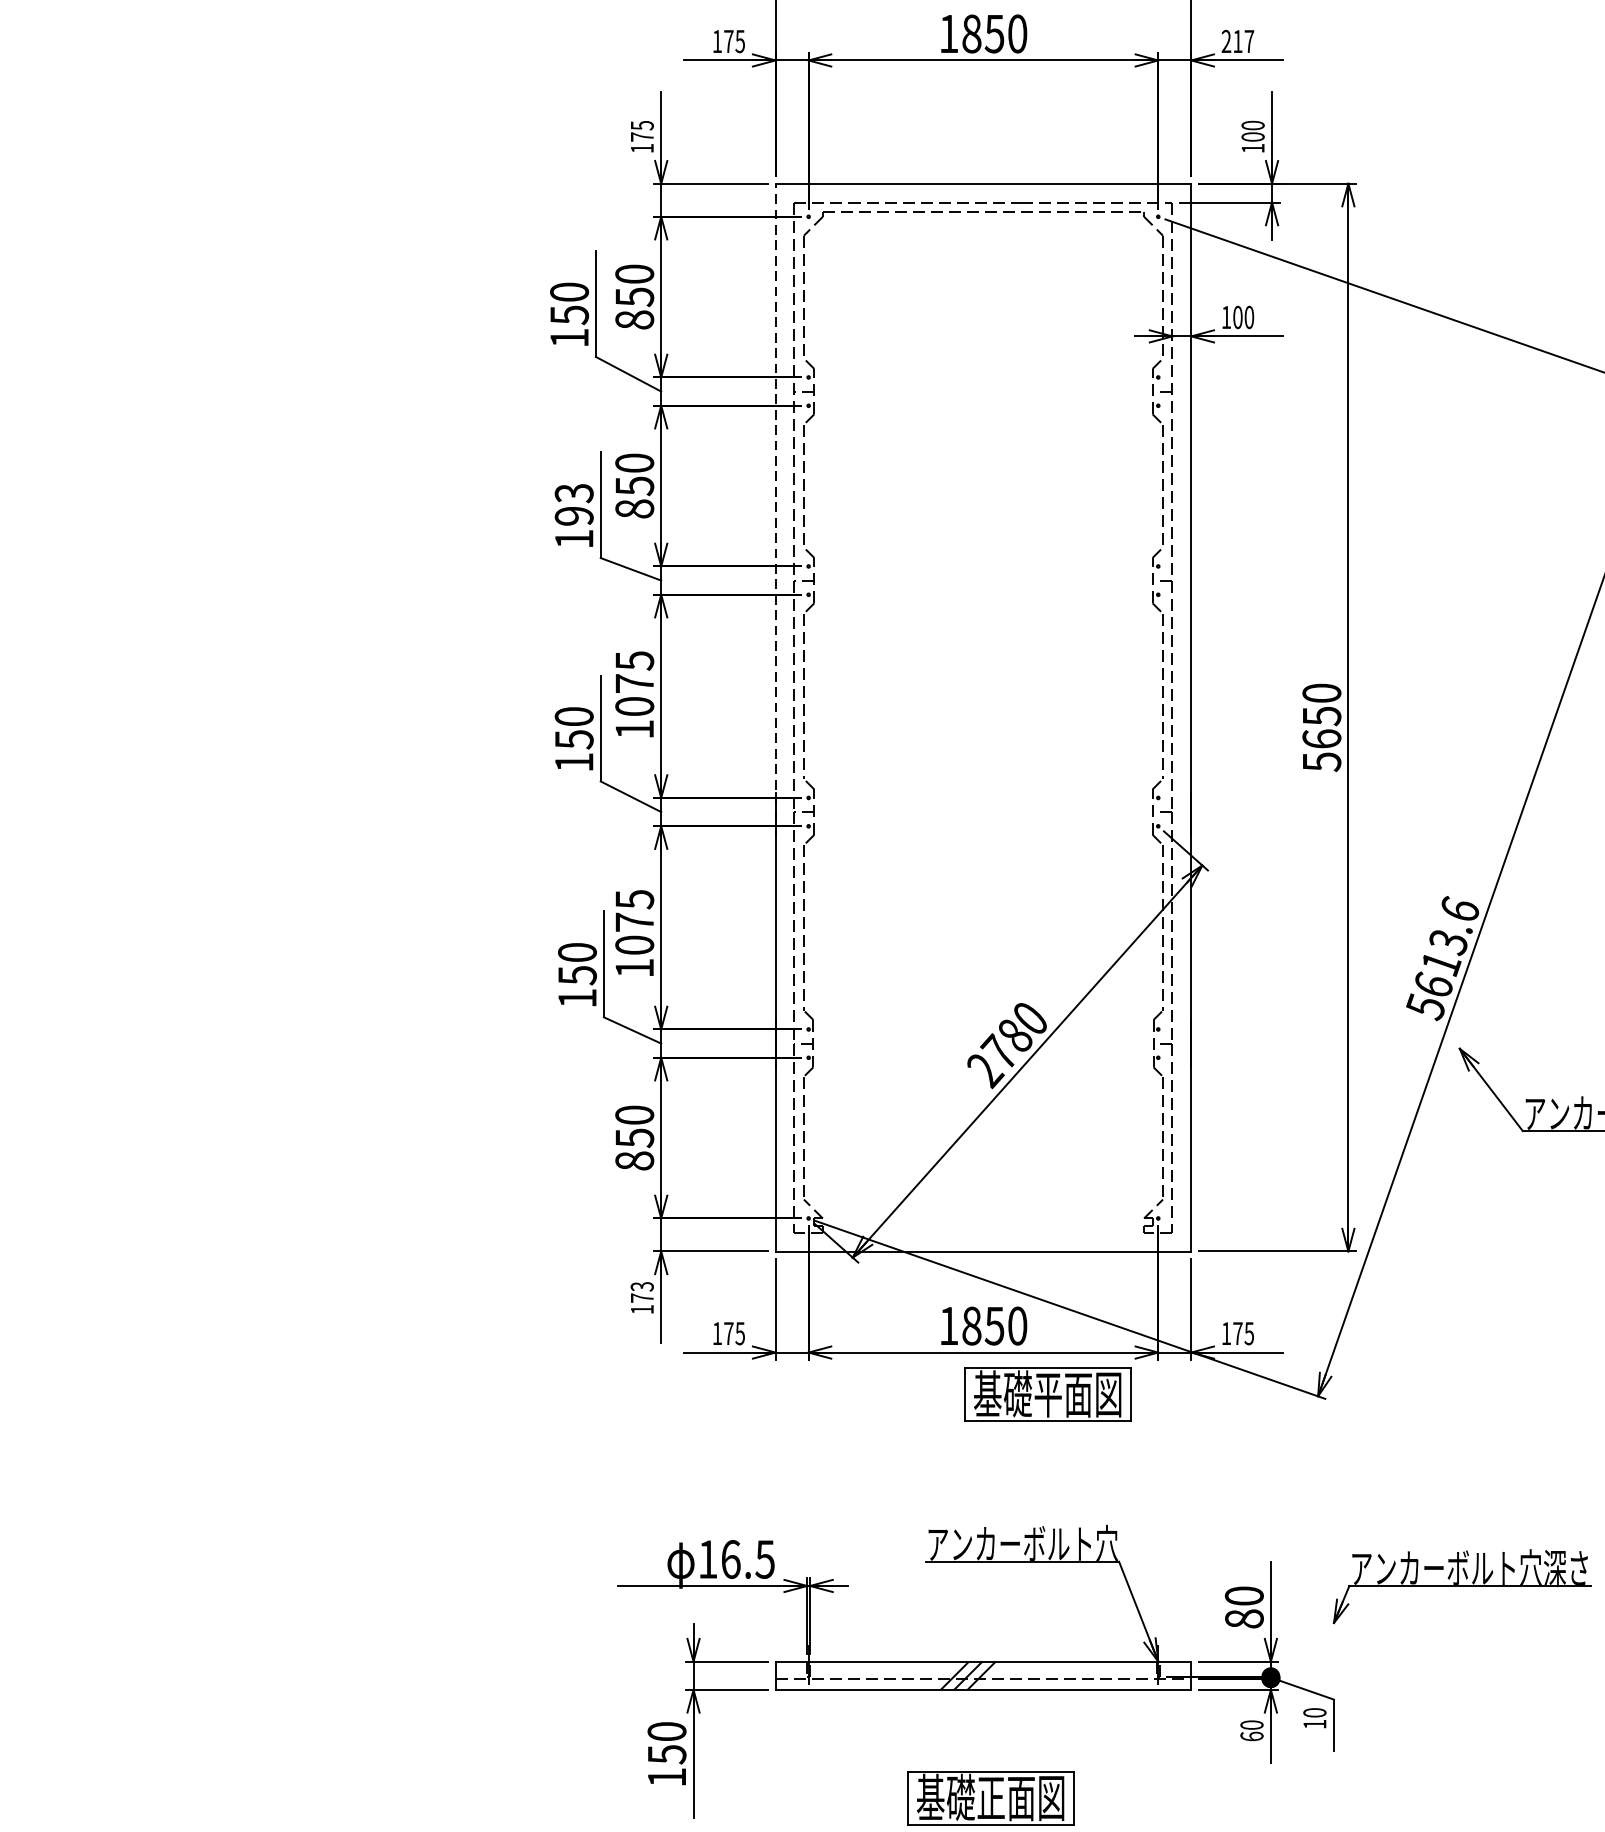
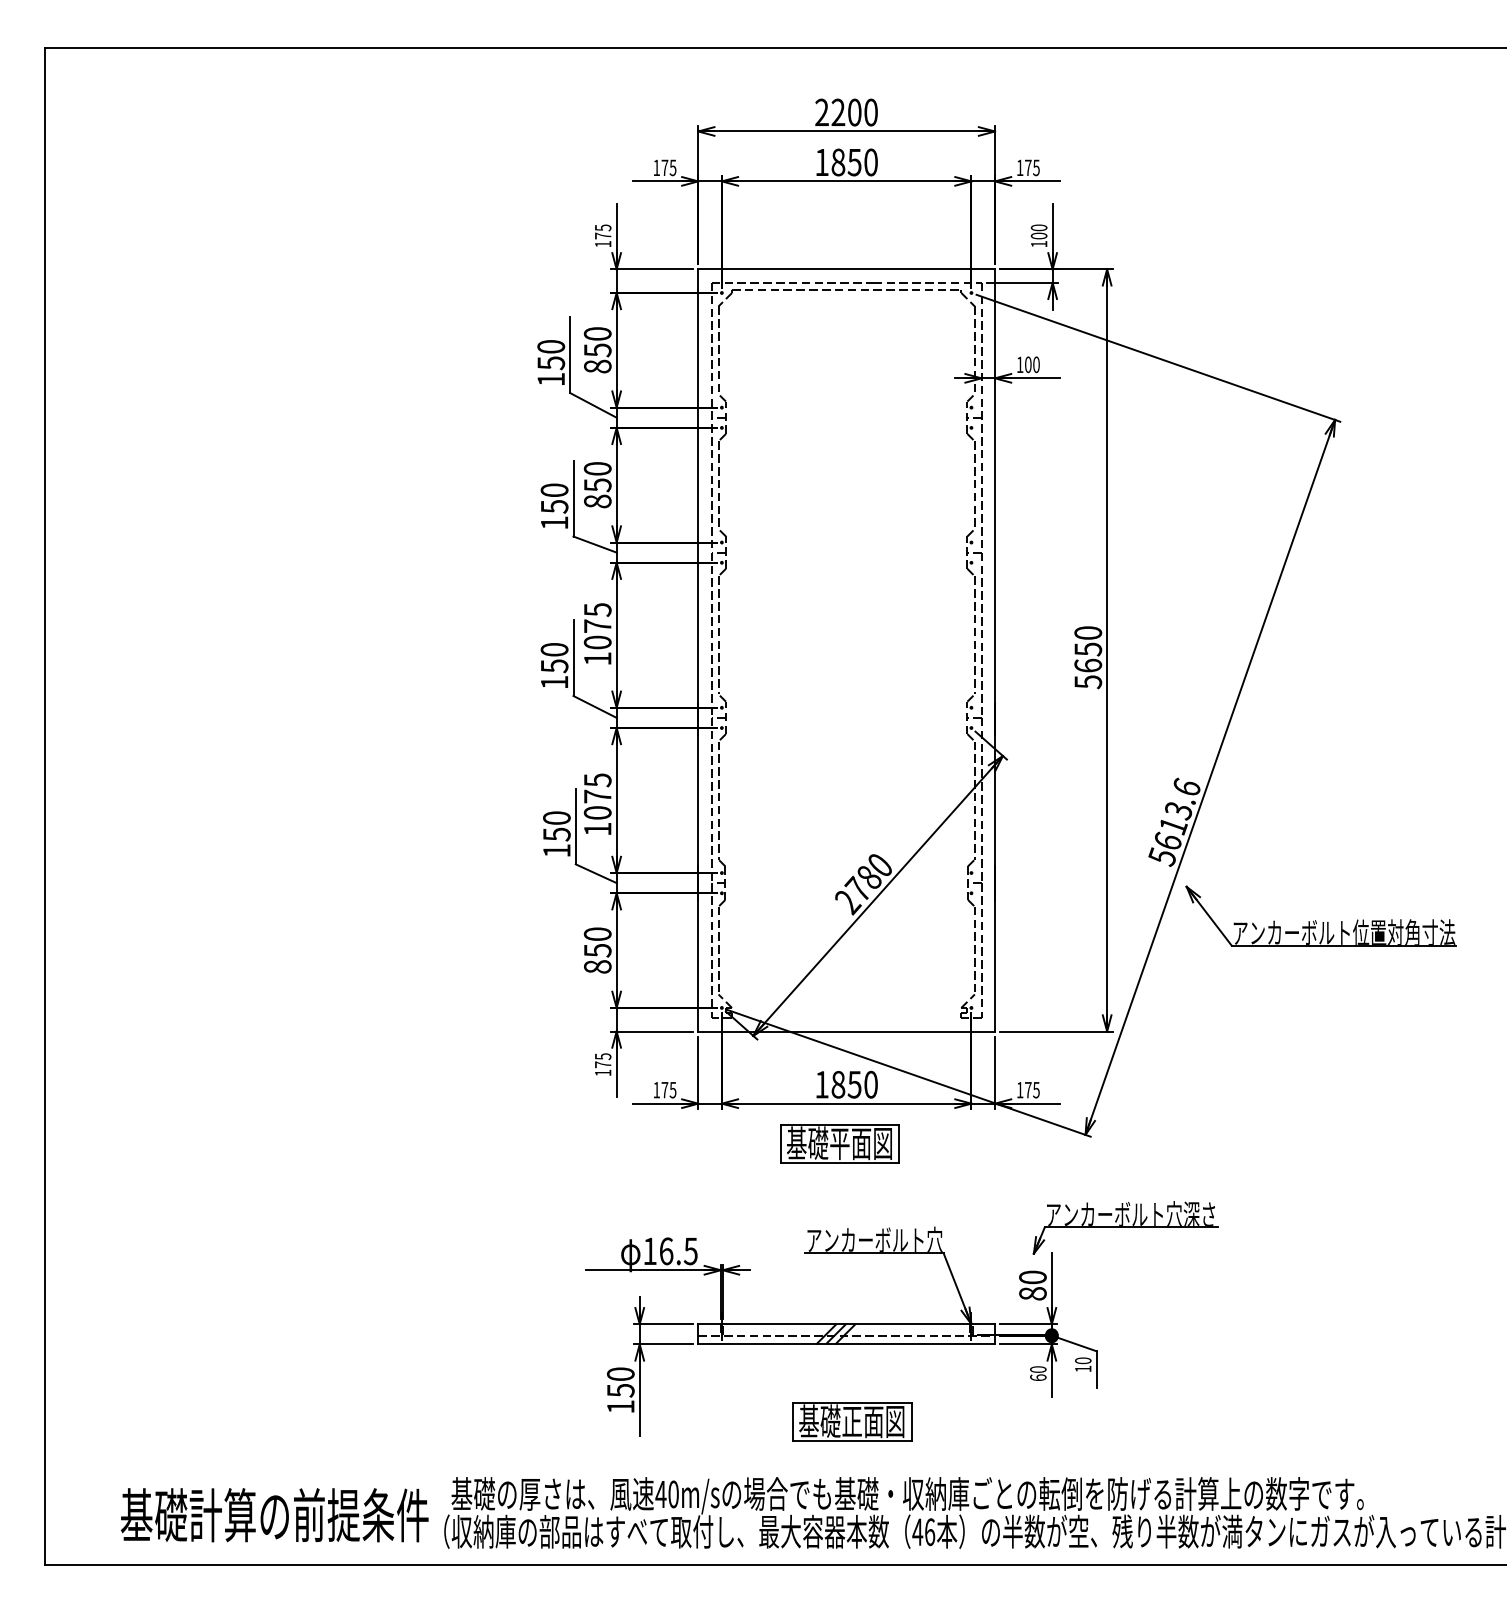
text: (1236, 41) -> (1027, 167), 217 -> 175
text: (574, 504) -> (554, 498), 193 -> 150
line: (775, 510) -> (698, 502), dashed -> solid
text: (641, 1286) -> (602, 1056), 173 -> 175
part: (1047, 1394) -> (839, 1143), moved
part: (1462, 1586) -> (1125, 1227), moved

